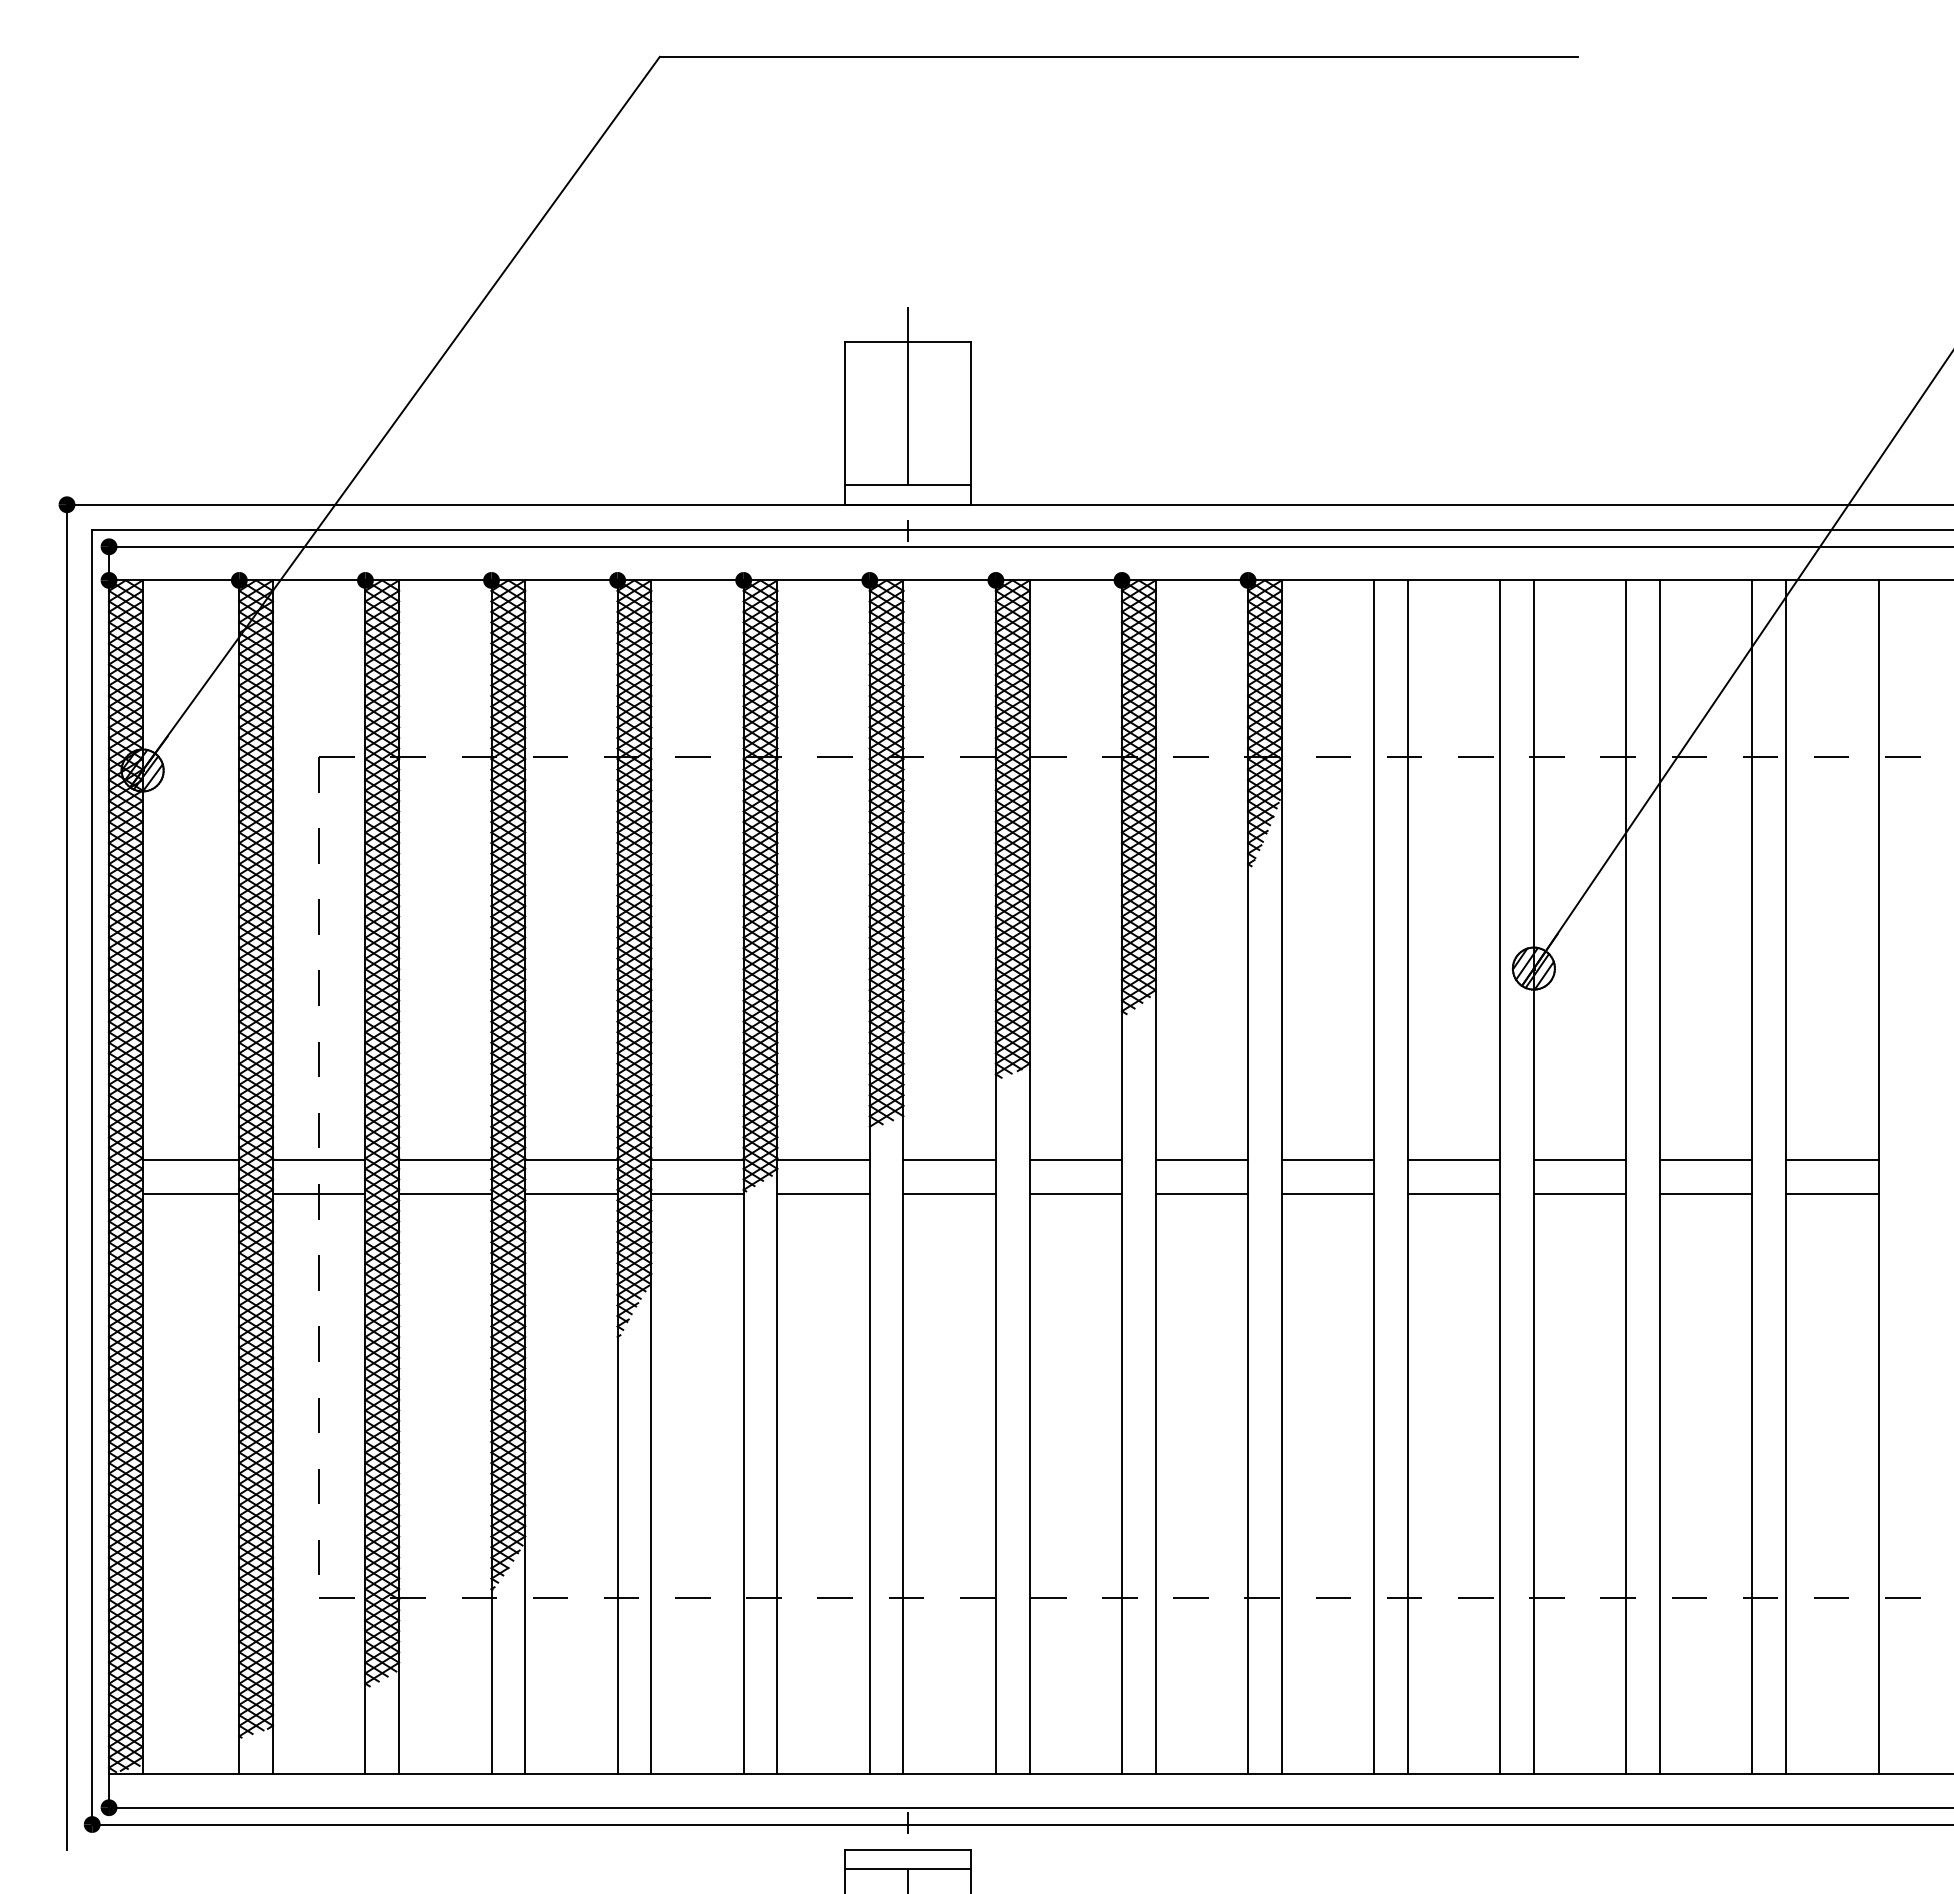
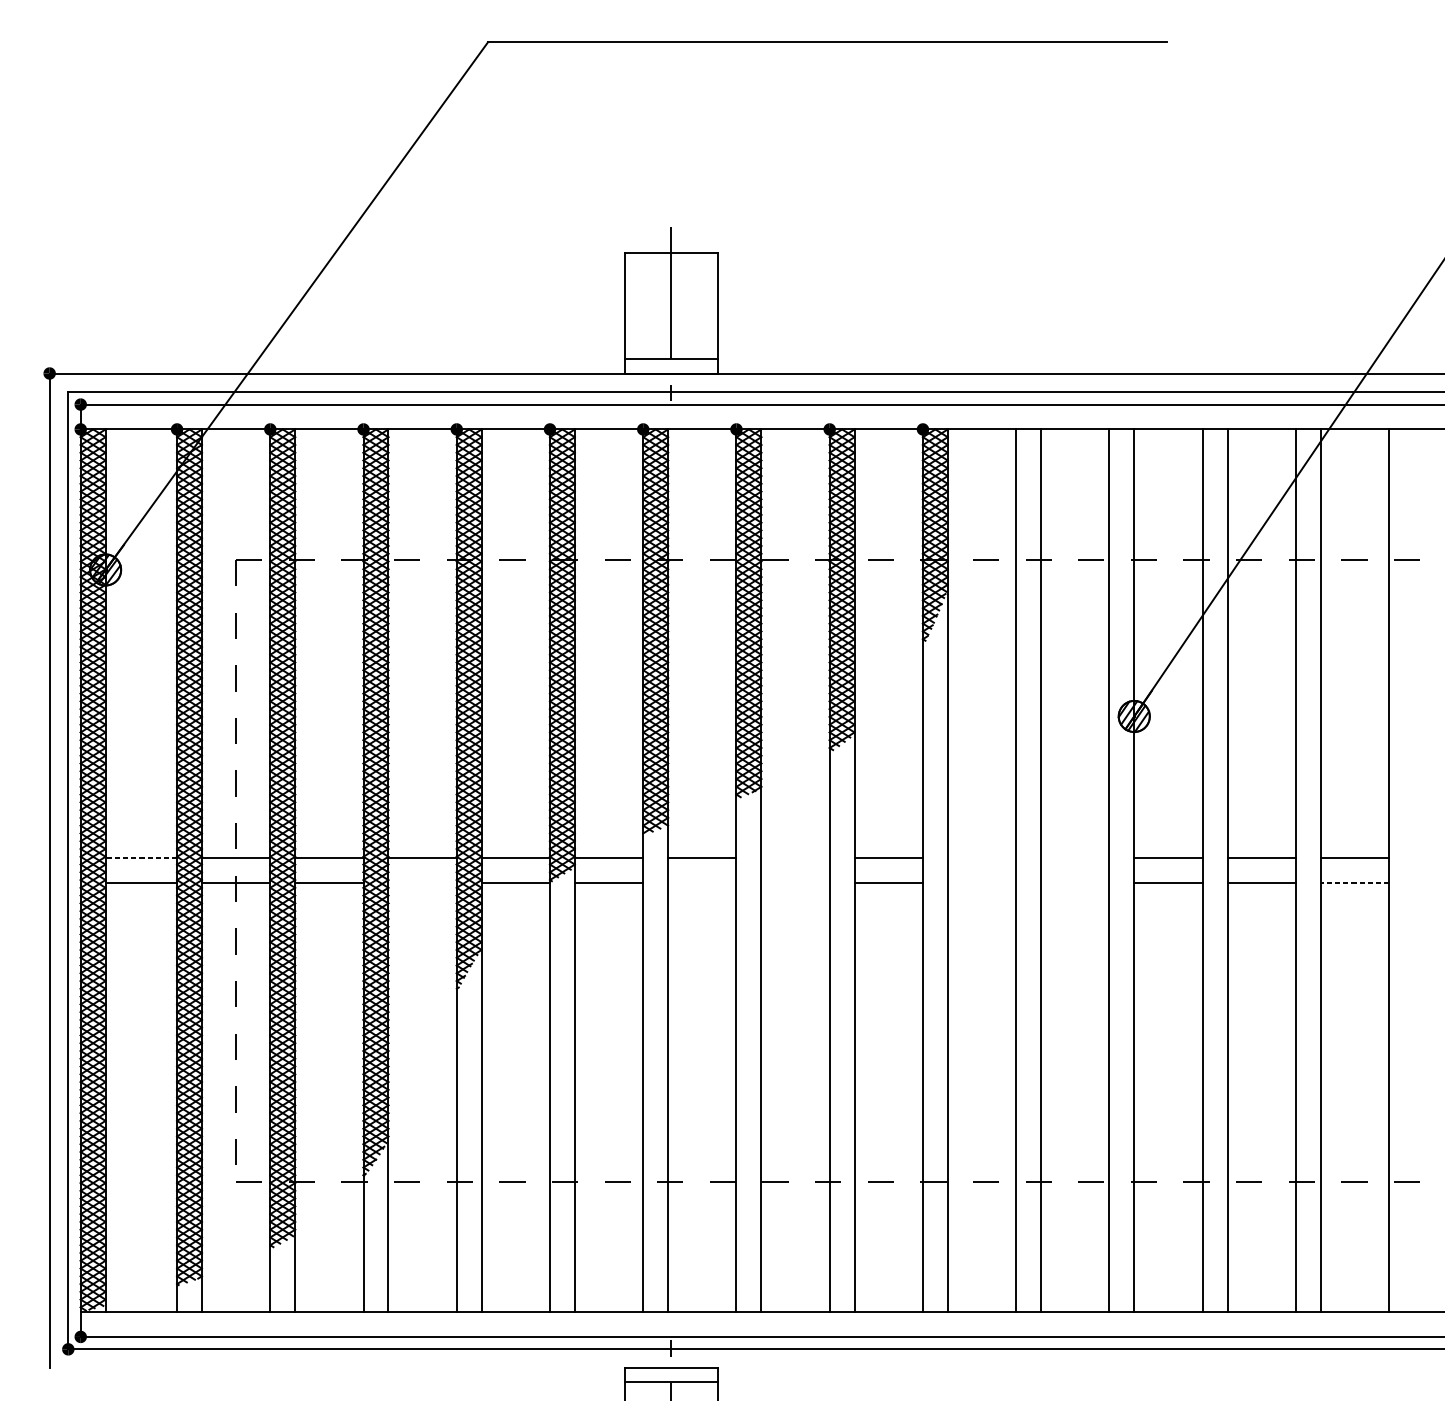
line: (190, 1160) -> (140, 858), solid -> dashed
line: (1075, 1160) -> (795, 858), removed
line: (1327, 1160) -> (981, 858), removed
line: (1453, 1160) -> (1074, 858), removed
line: (571, 1194) -> (422, 883), removed
line: (949, 1194) -> (702, 883), removed
line: (1075, 1194) -> (795, 883), removed
line: (1327, 1194) -> (981, 883), removed
line: (1453, 1194) -> (1074, 883), removed
line: (1831, 1194) -> (1354, 883), solid -> dashed

